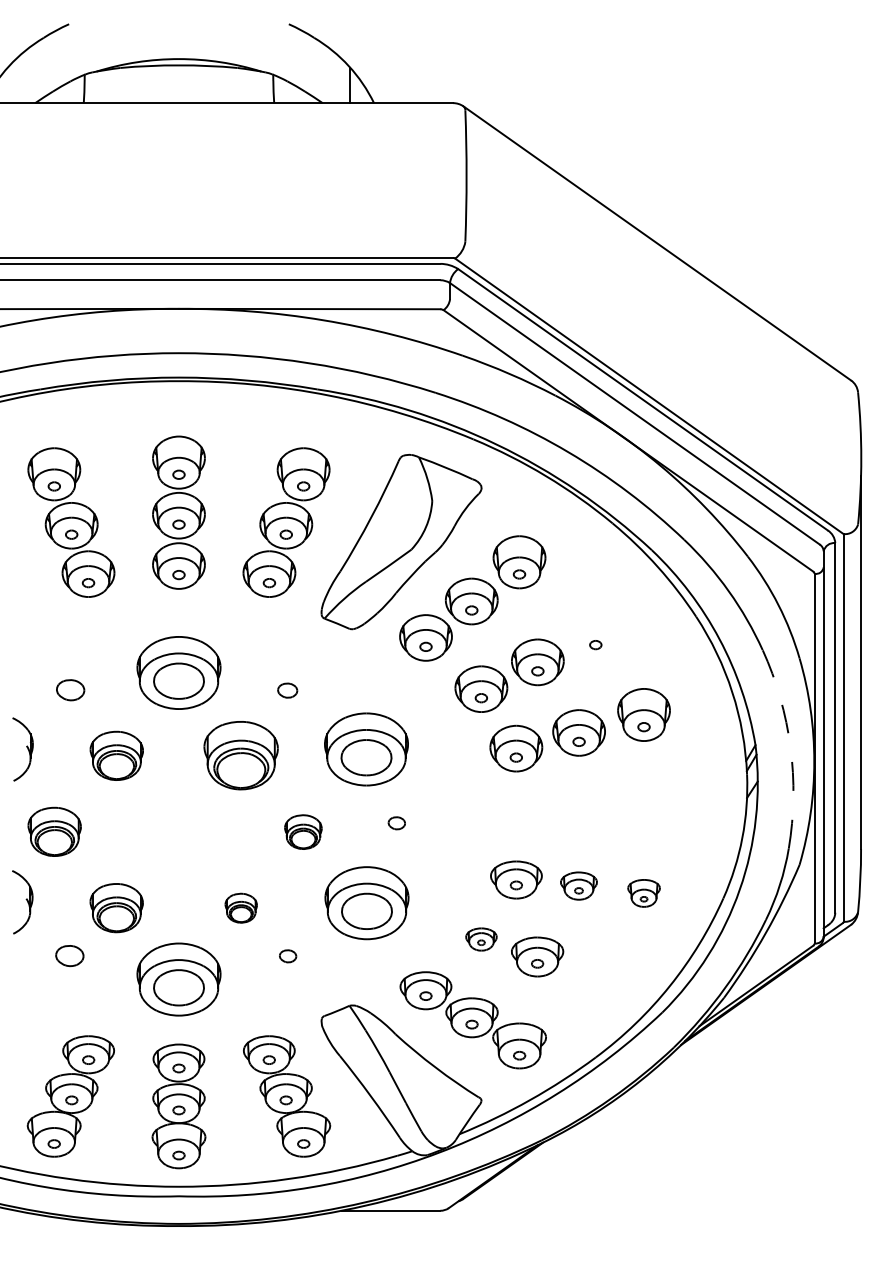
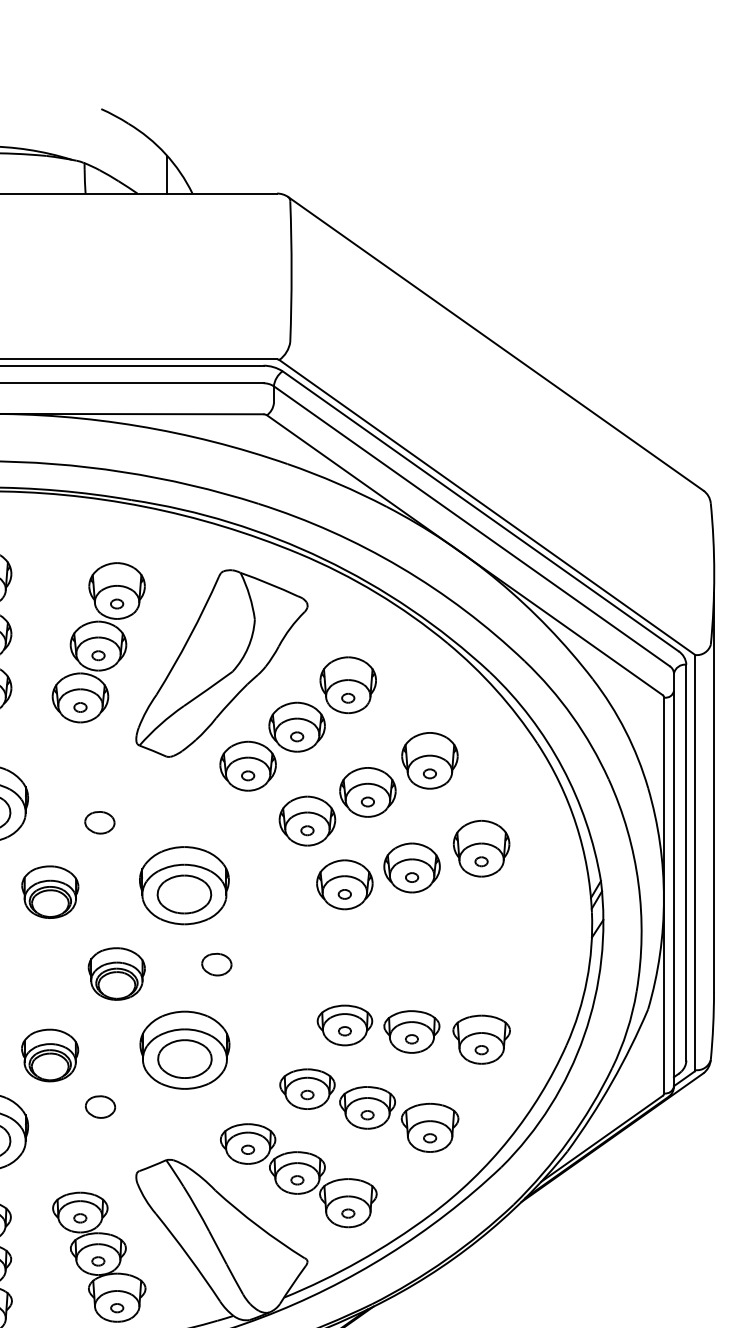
part: (595, 632) -> (429, 760), added
part: (287, 690) -> (99, 822), size x1.43
arc: (790, 747) -> (638, 883), dashed -> solid
part: (241, 755) -> (50, 892), size x0.71
part: (396, 823) -> (216, 964), size x1.67
part: (303, 832) -> (116, 974), size x1.43
part: (578, 885) -> (411, 1031), size x1.43
part: (643, 893) -> (481, 1039), size x1.67
part: (241, 908) -> (50, 1055), size x1.67
part: (481, 939) -> (307, 1089), size x1.67
part: (287, 956) -> (99, 1107), size x1.67
part: (595, 975) -> (429, 1127), added

